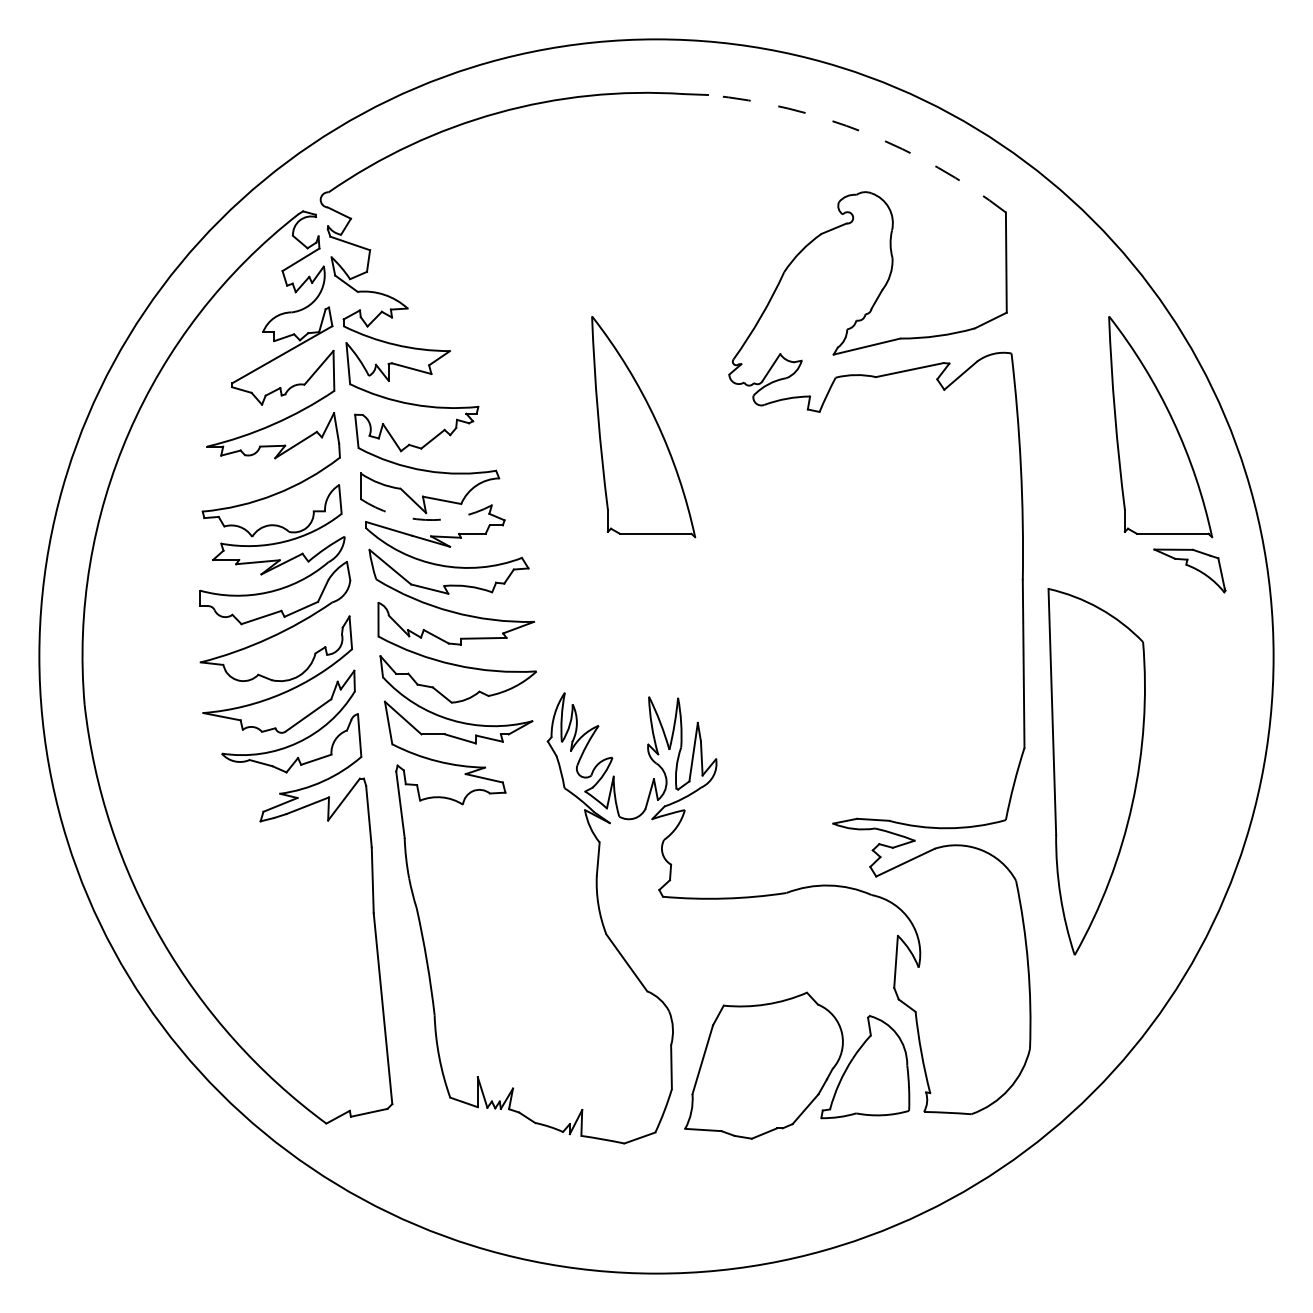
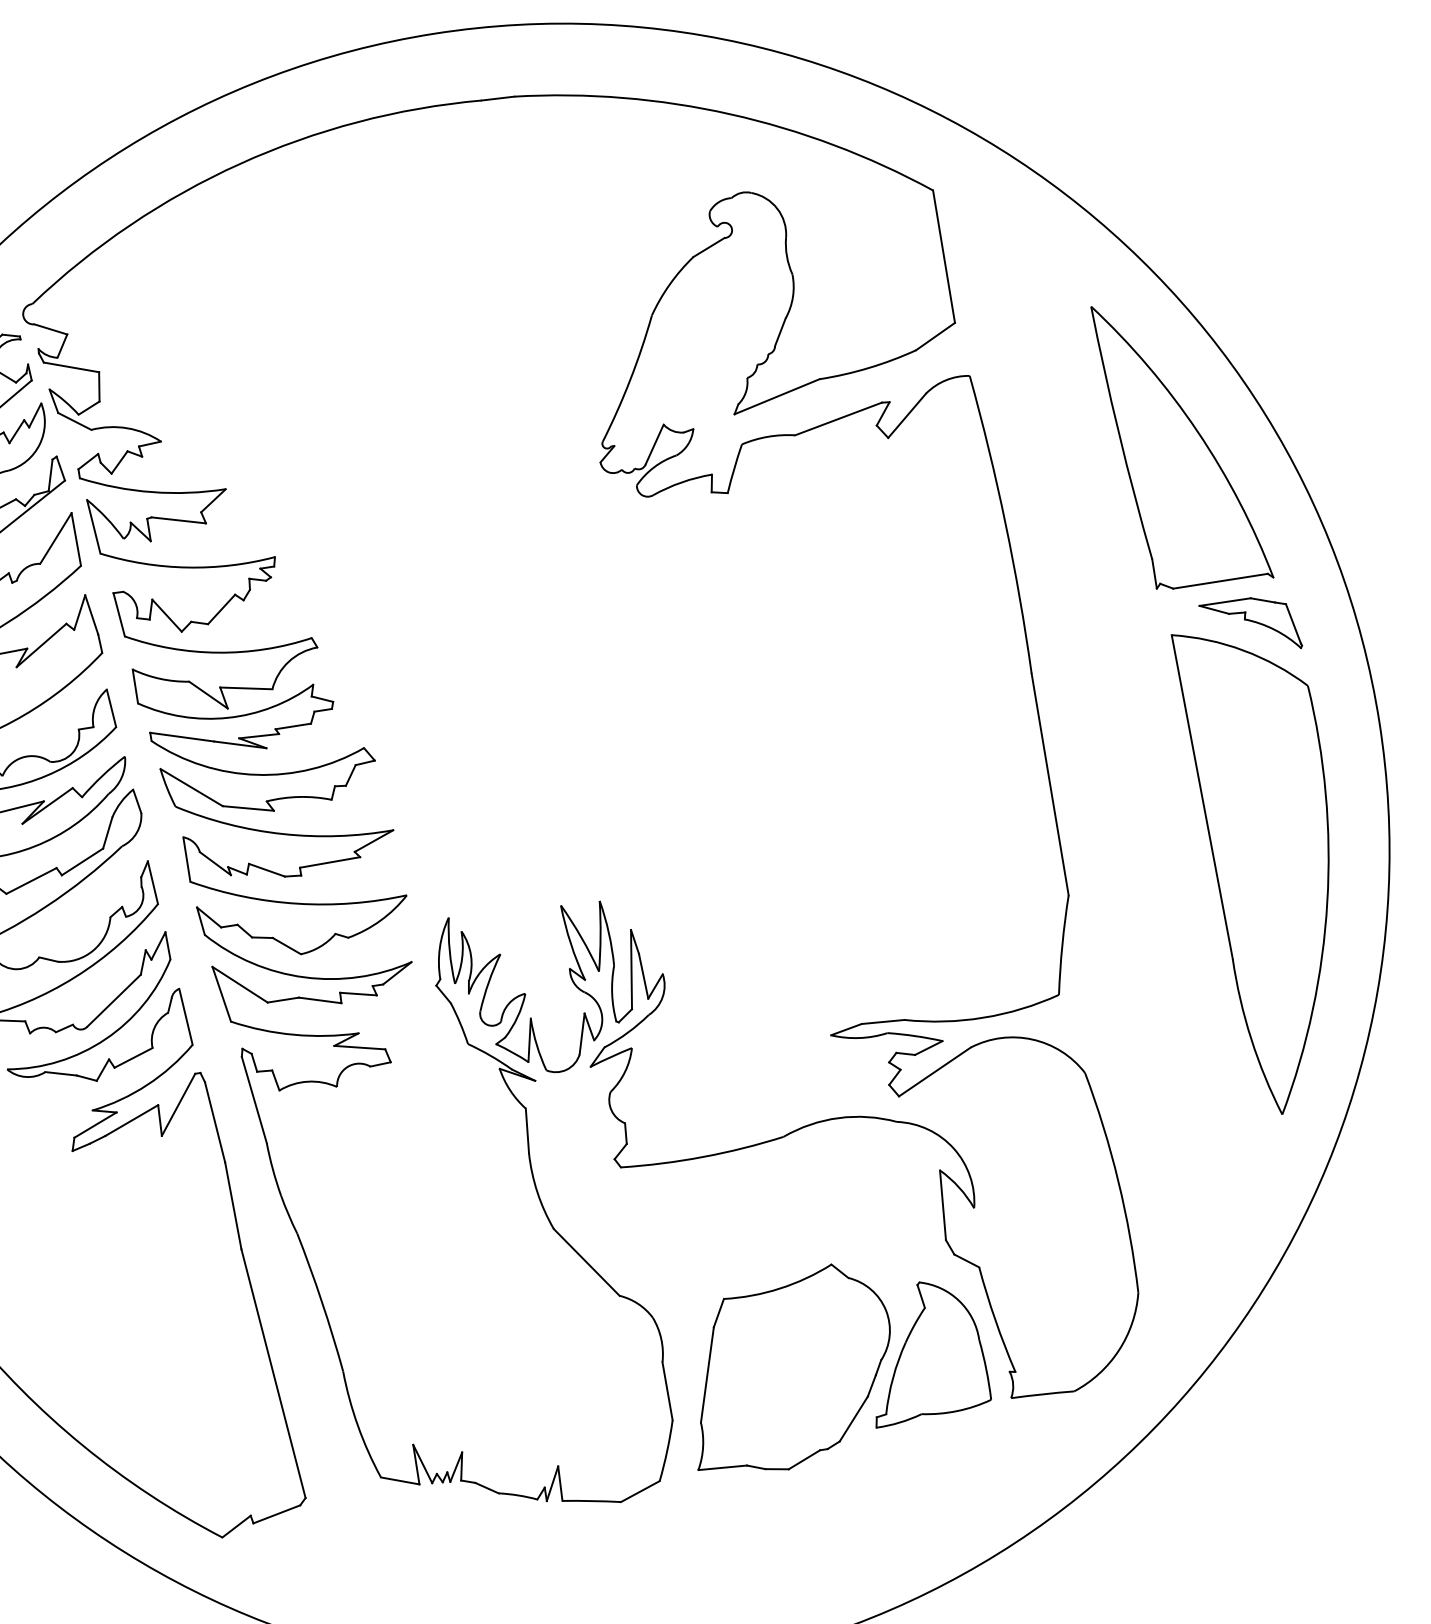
arc: (865, 132) -> (730, 113), dashed -> solid
part: (643, 427) -> (497, 550), removed
arc: (425, 519) -> (228, 717), dashed -> solid
part: (1096, 771) -> (1273, 866), moved

